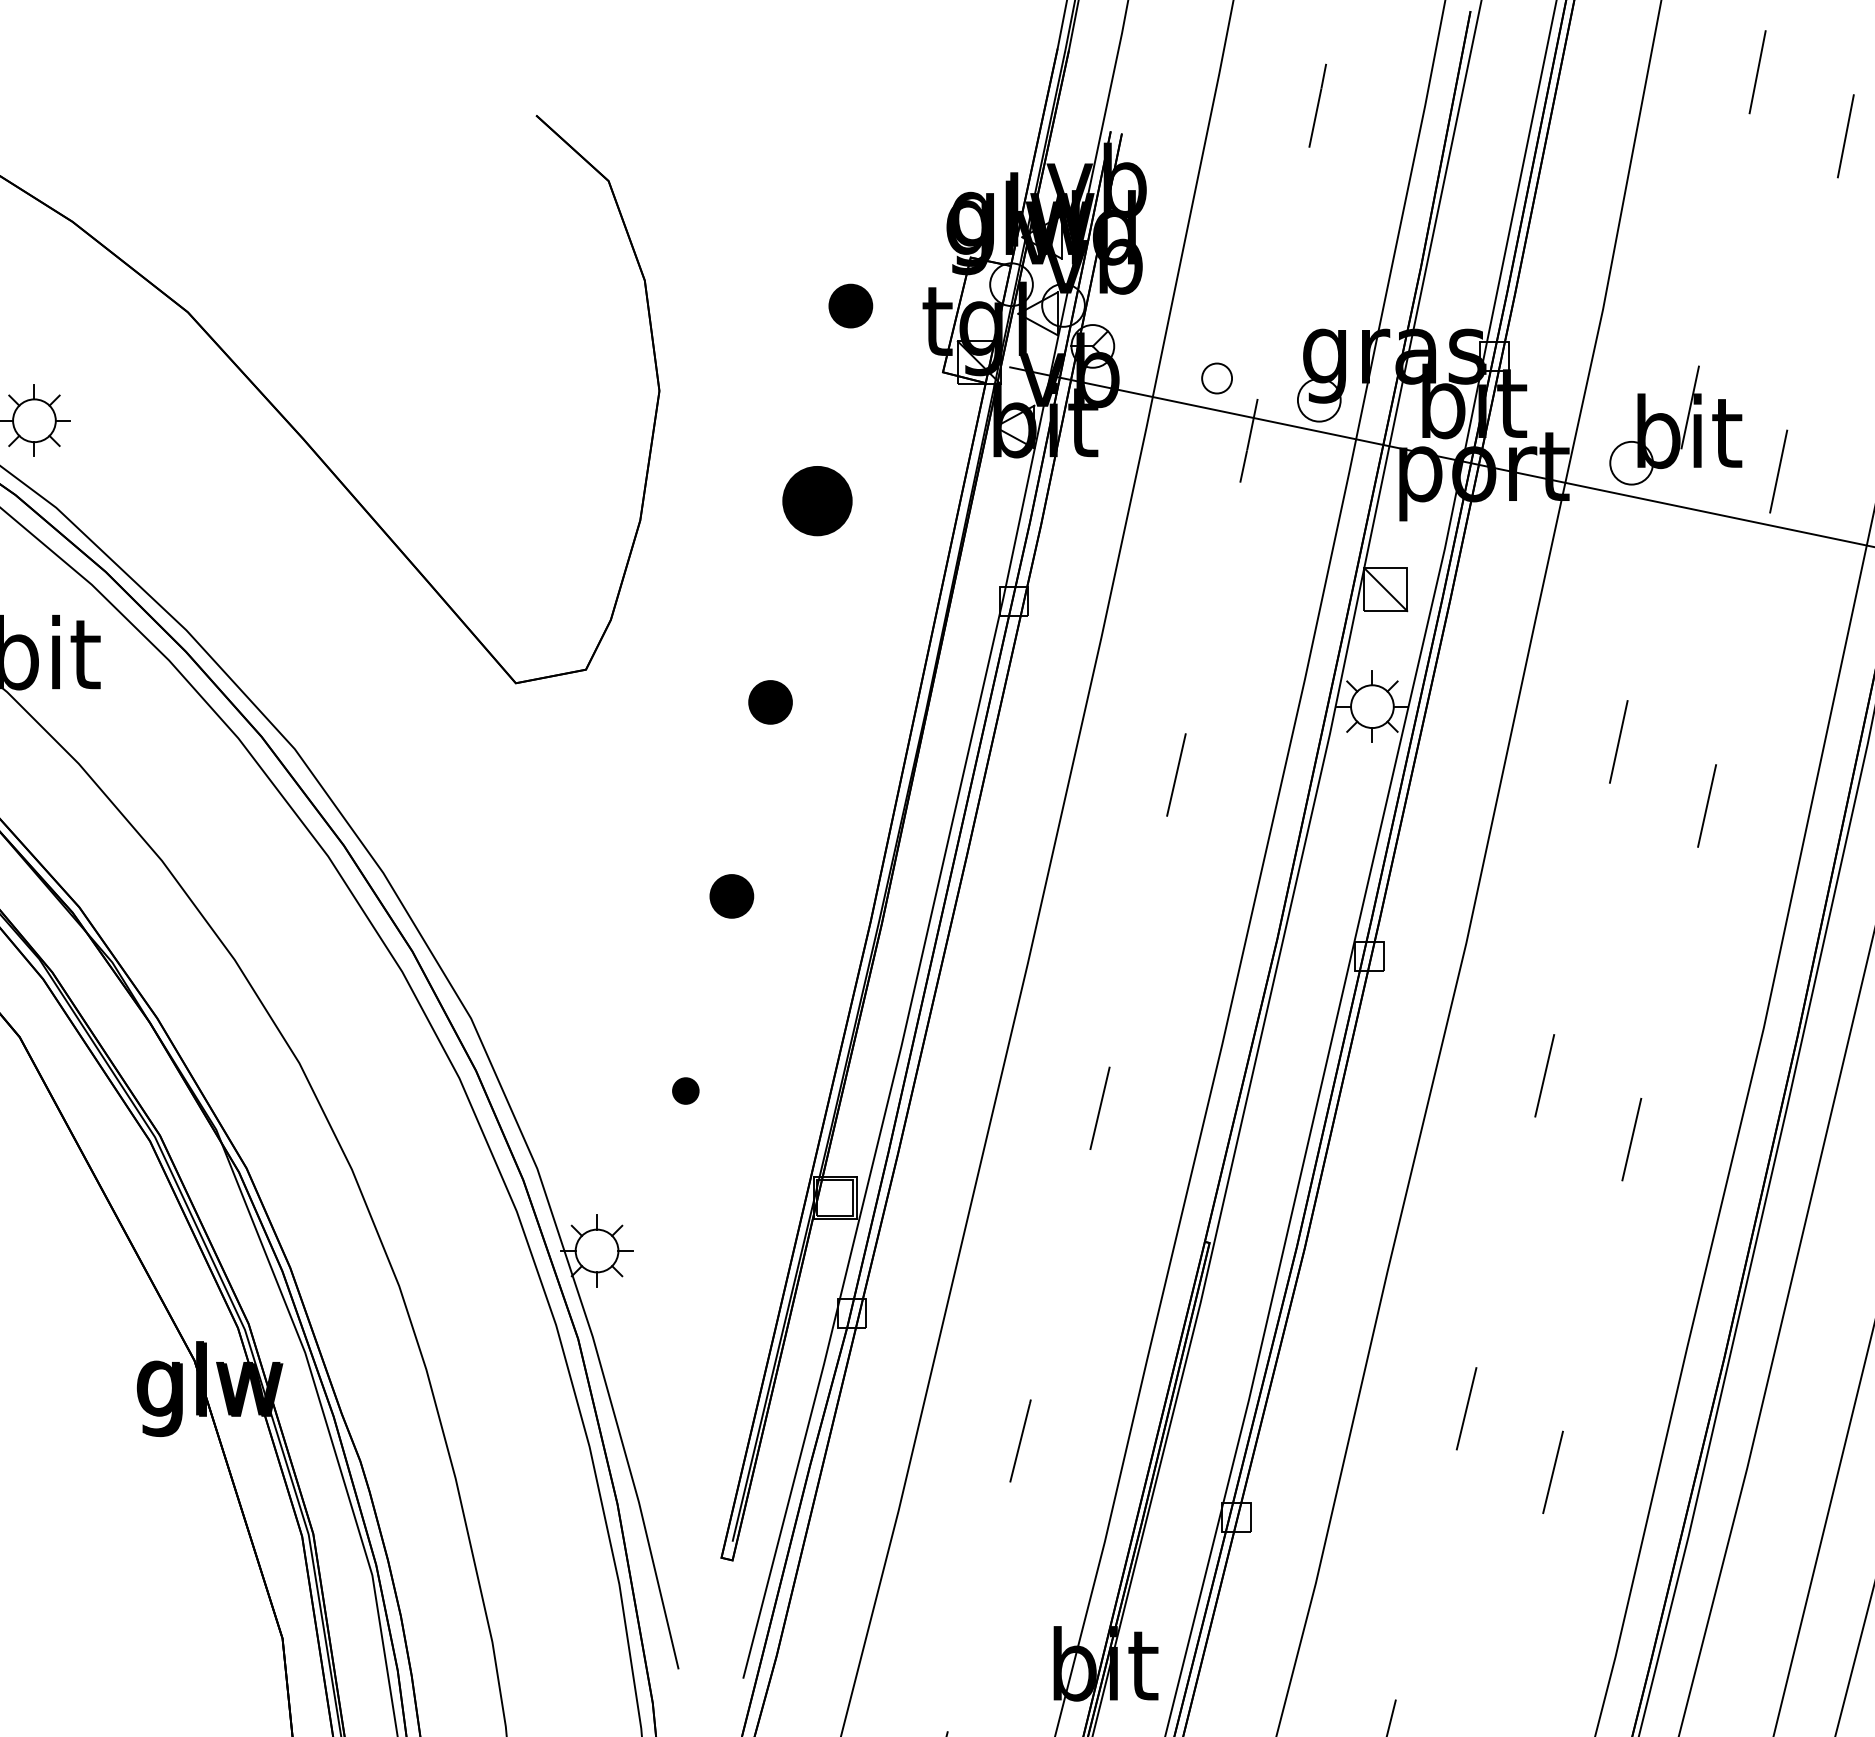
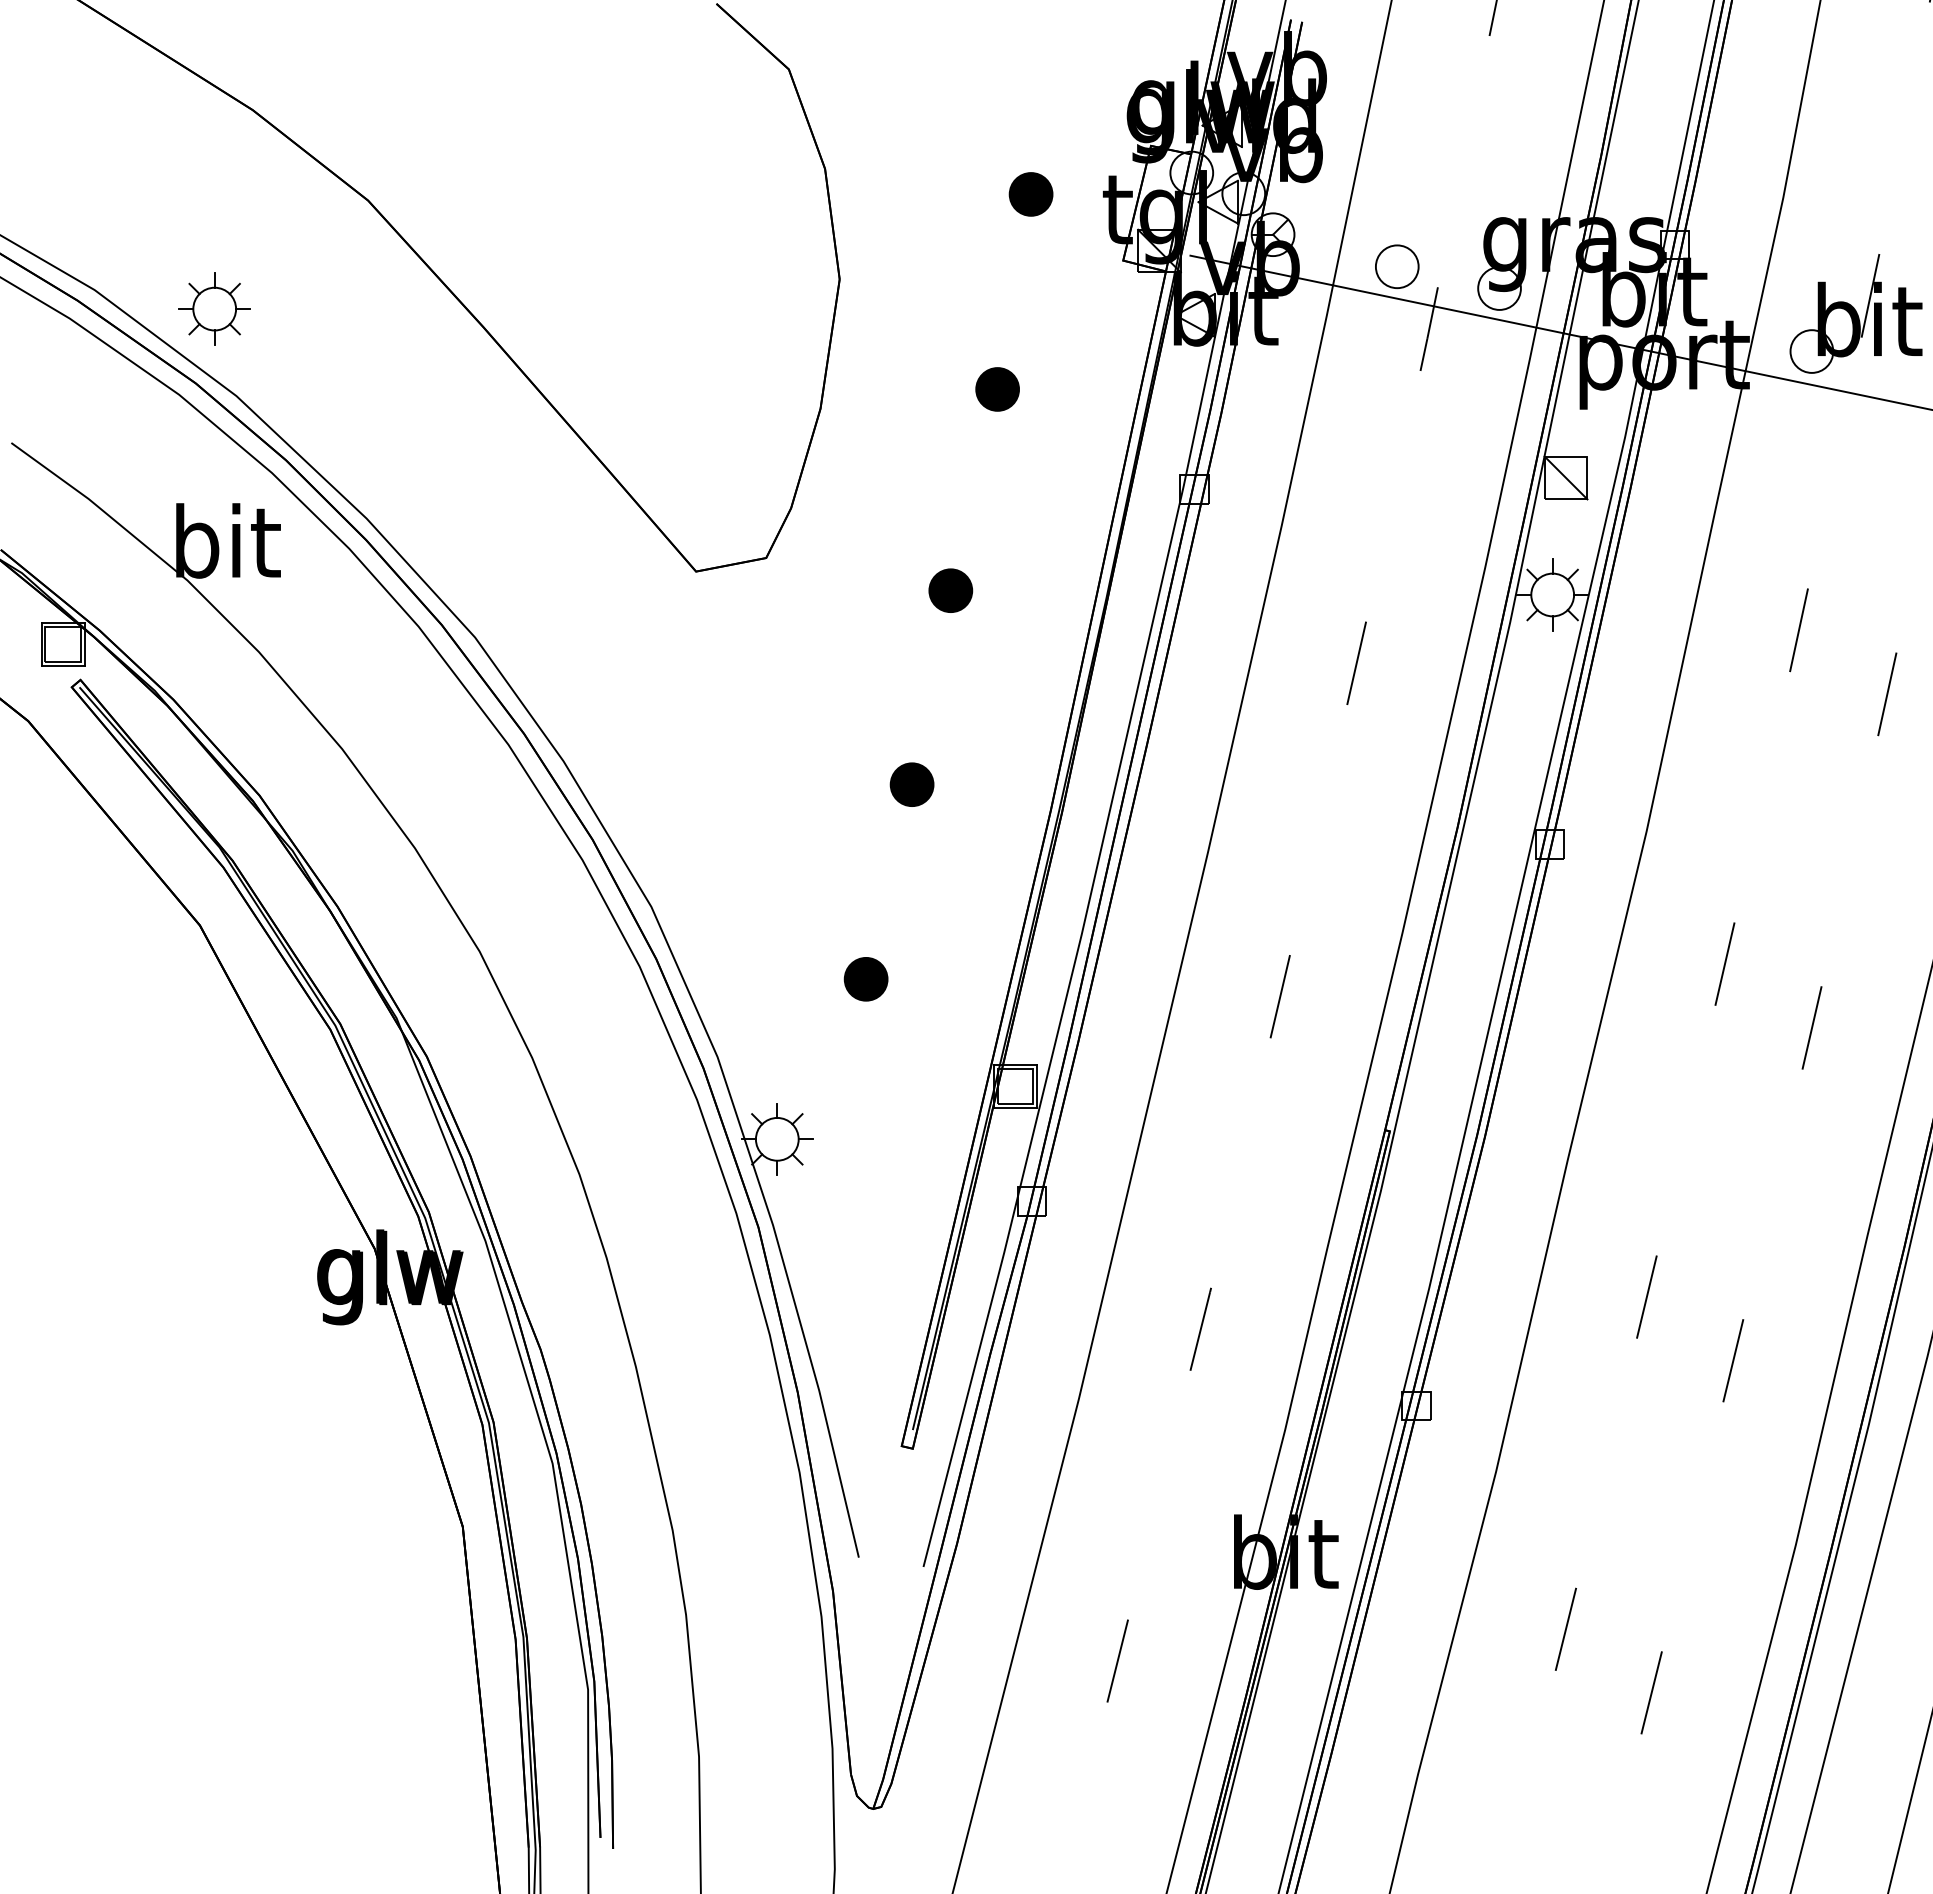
part: (1217, 378) -> (1397, 266), size x1.43
part: (817, 501) -> (997, 389), size x0.62
part: (685, 1091) -> (865, 979), size x1.67

